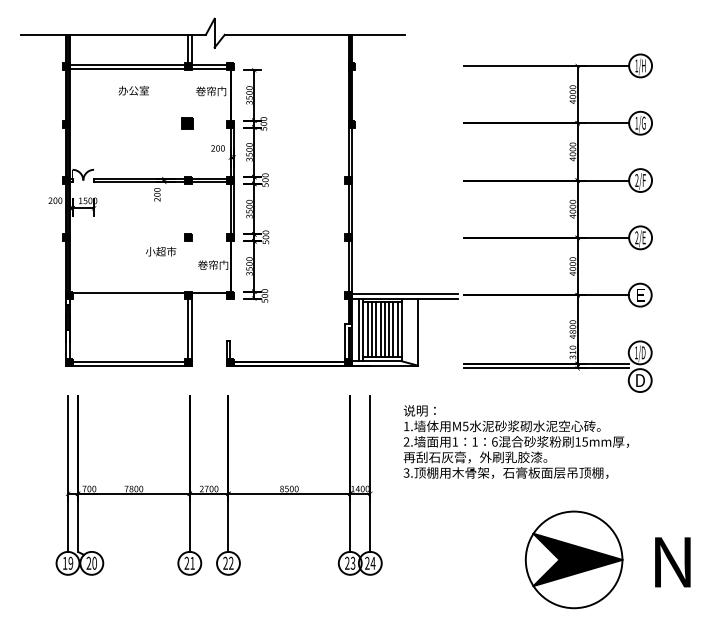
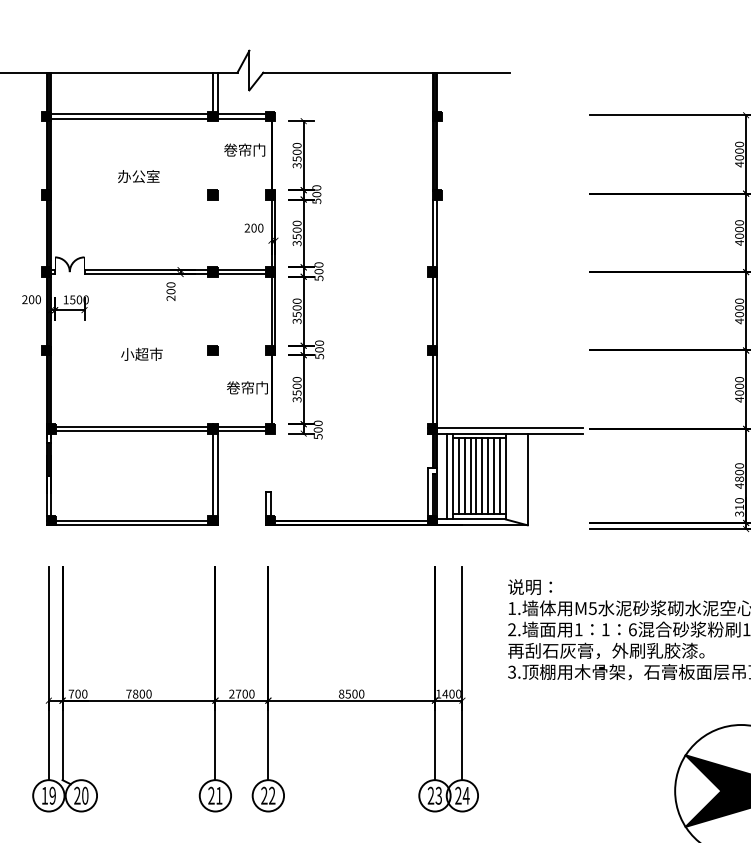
text: (133, 90) -> (138, 176), moved
part: (188, 124) -> (213, 195), size x0.62
text: (161, 251) -> (142, 354), moved
line: (149, 296) -> (160, 430), added

